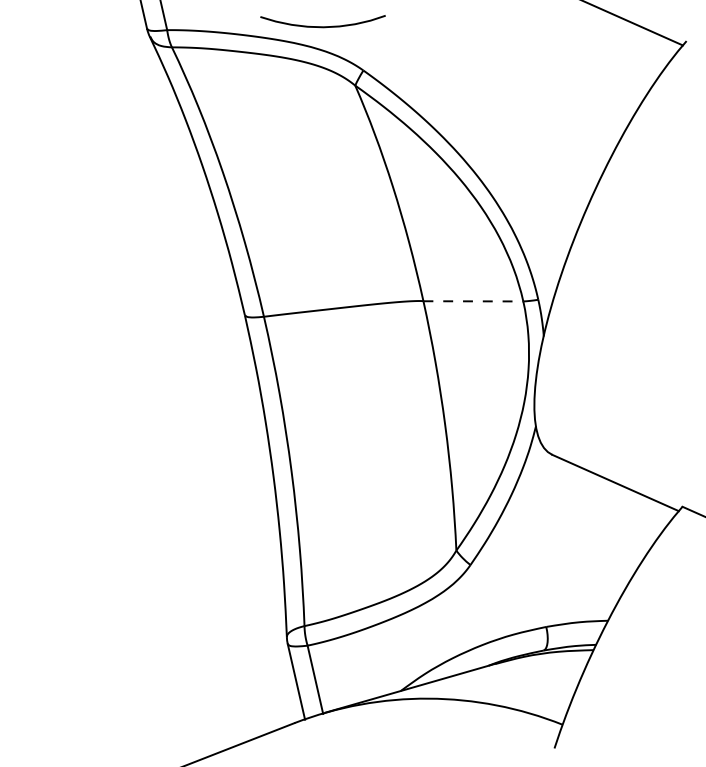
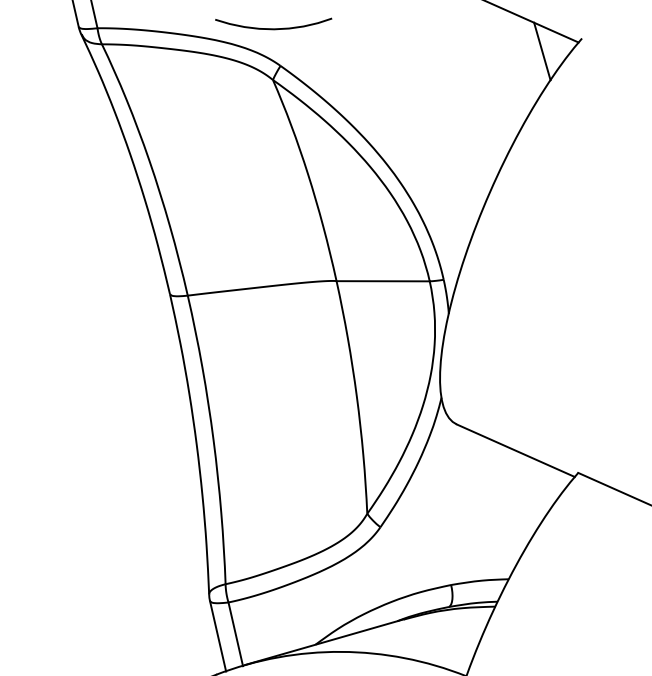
curve: (322, 26) -> (273, 28), moved
line: (643, 54) -> (541, 50), added
line: (473, 301) -> (383, 281), dashed -> solid

